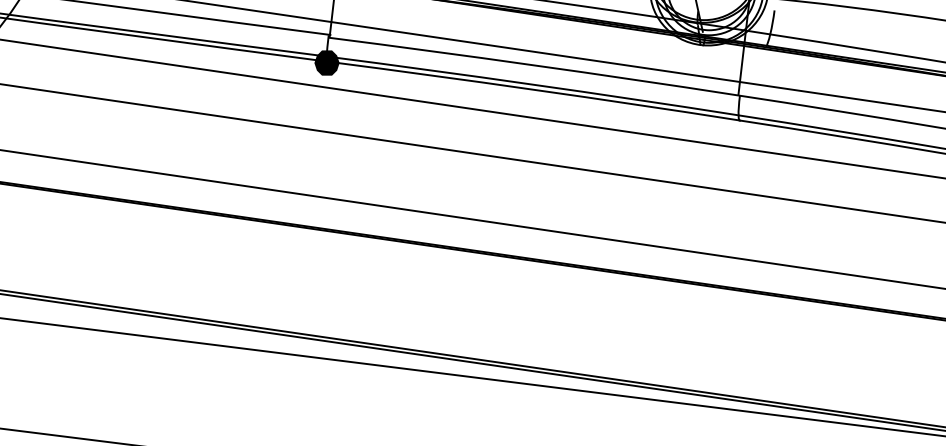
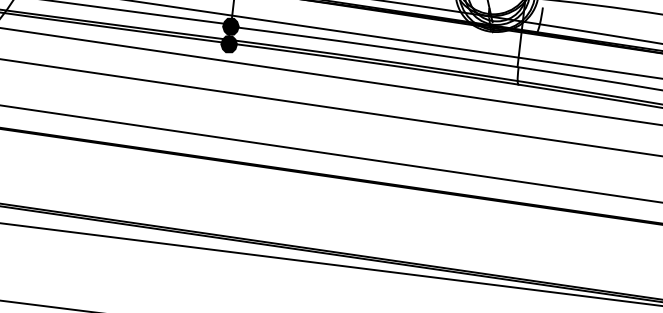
fill: (328, 37) -> (230, 26), added

